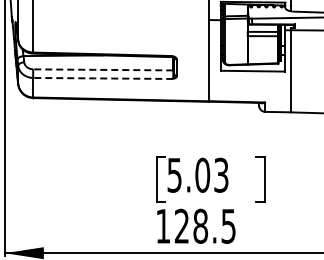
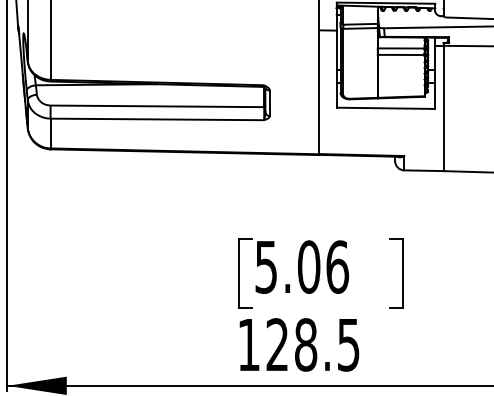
line: (102, 69) -> (156, 105), dashed -> solid
line: (102, 78) -> (156, 119), dashed -> solid
text: (221, 174) -> (337, 265), 5.03 -> 5.06

